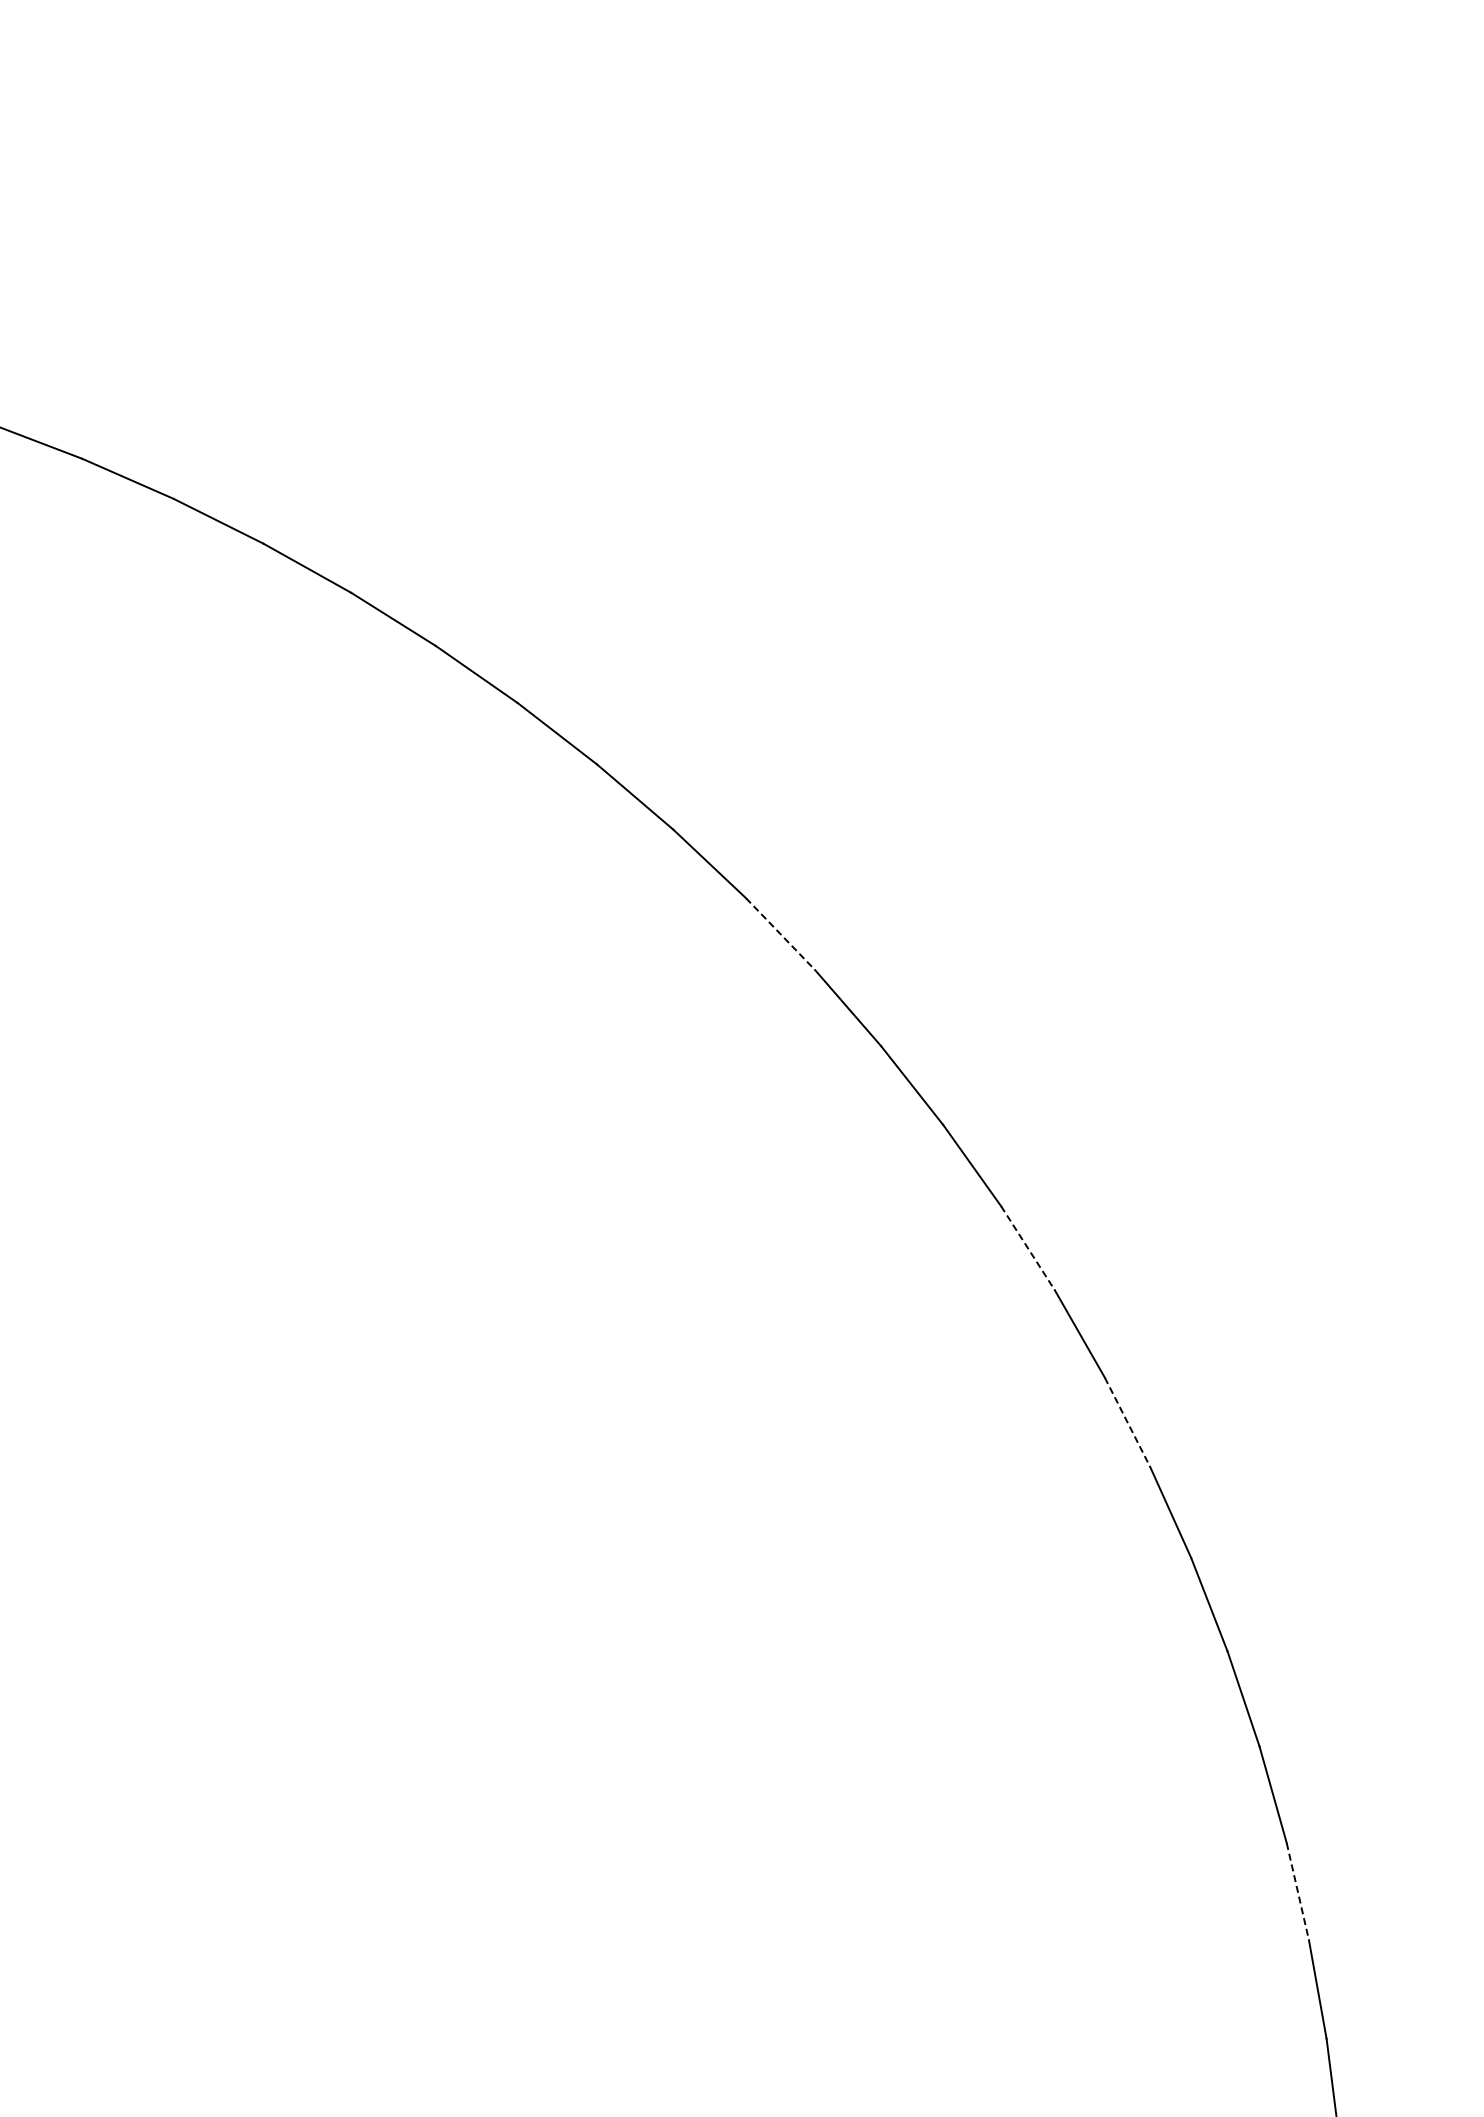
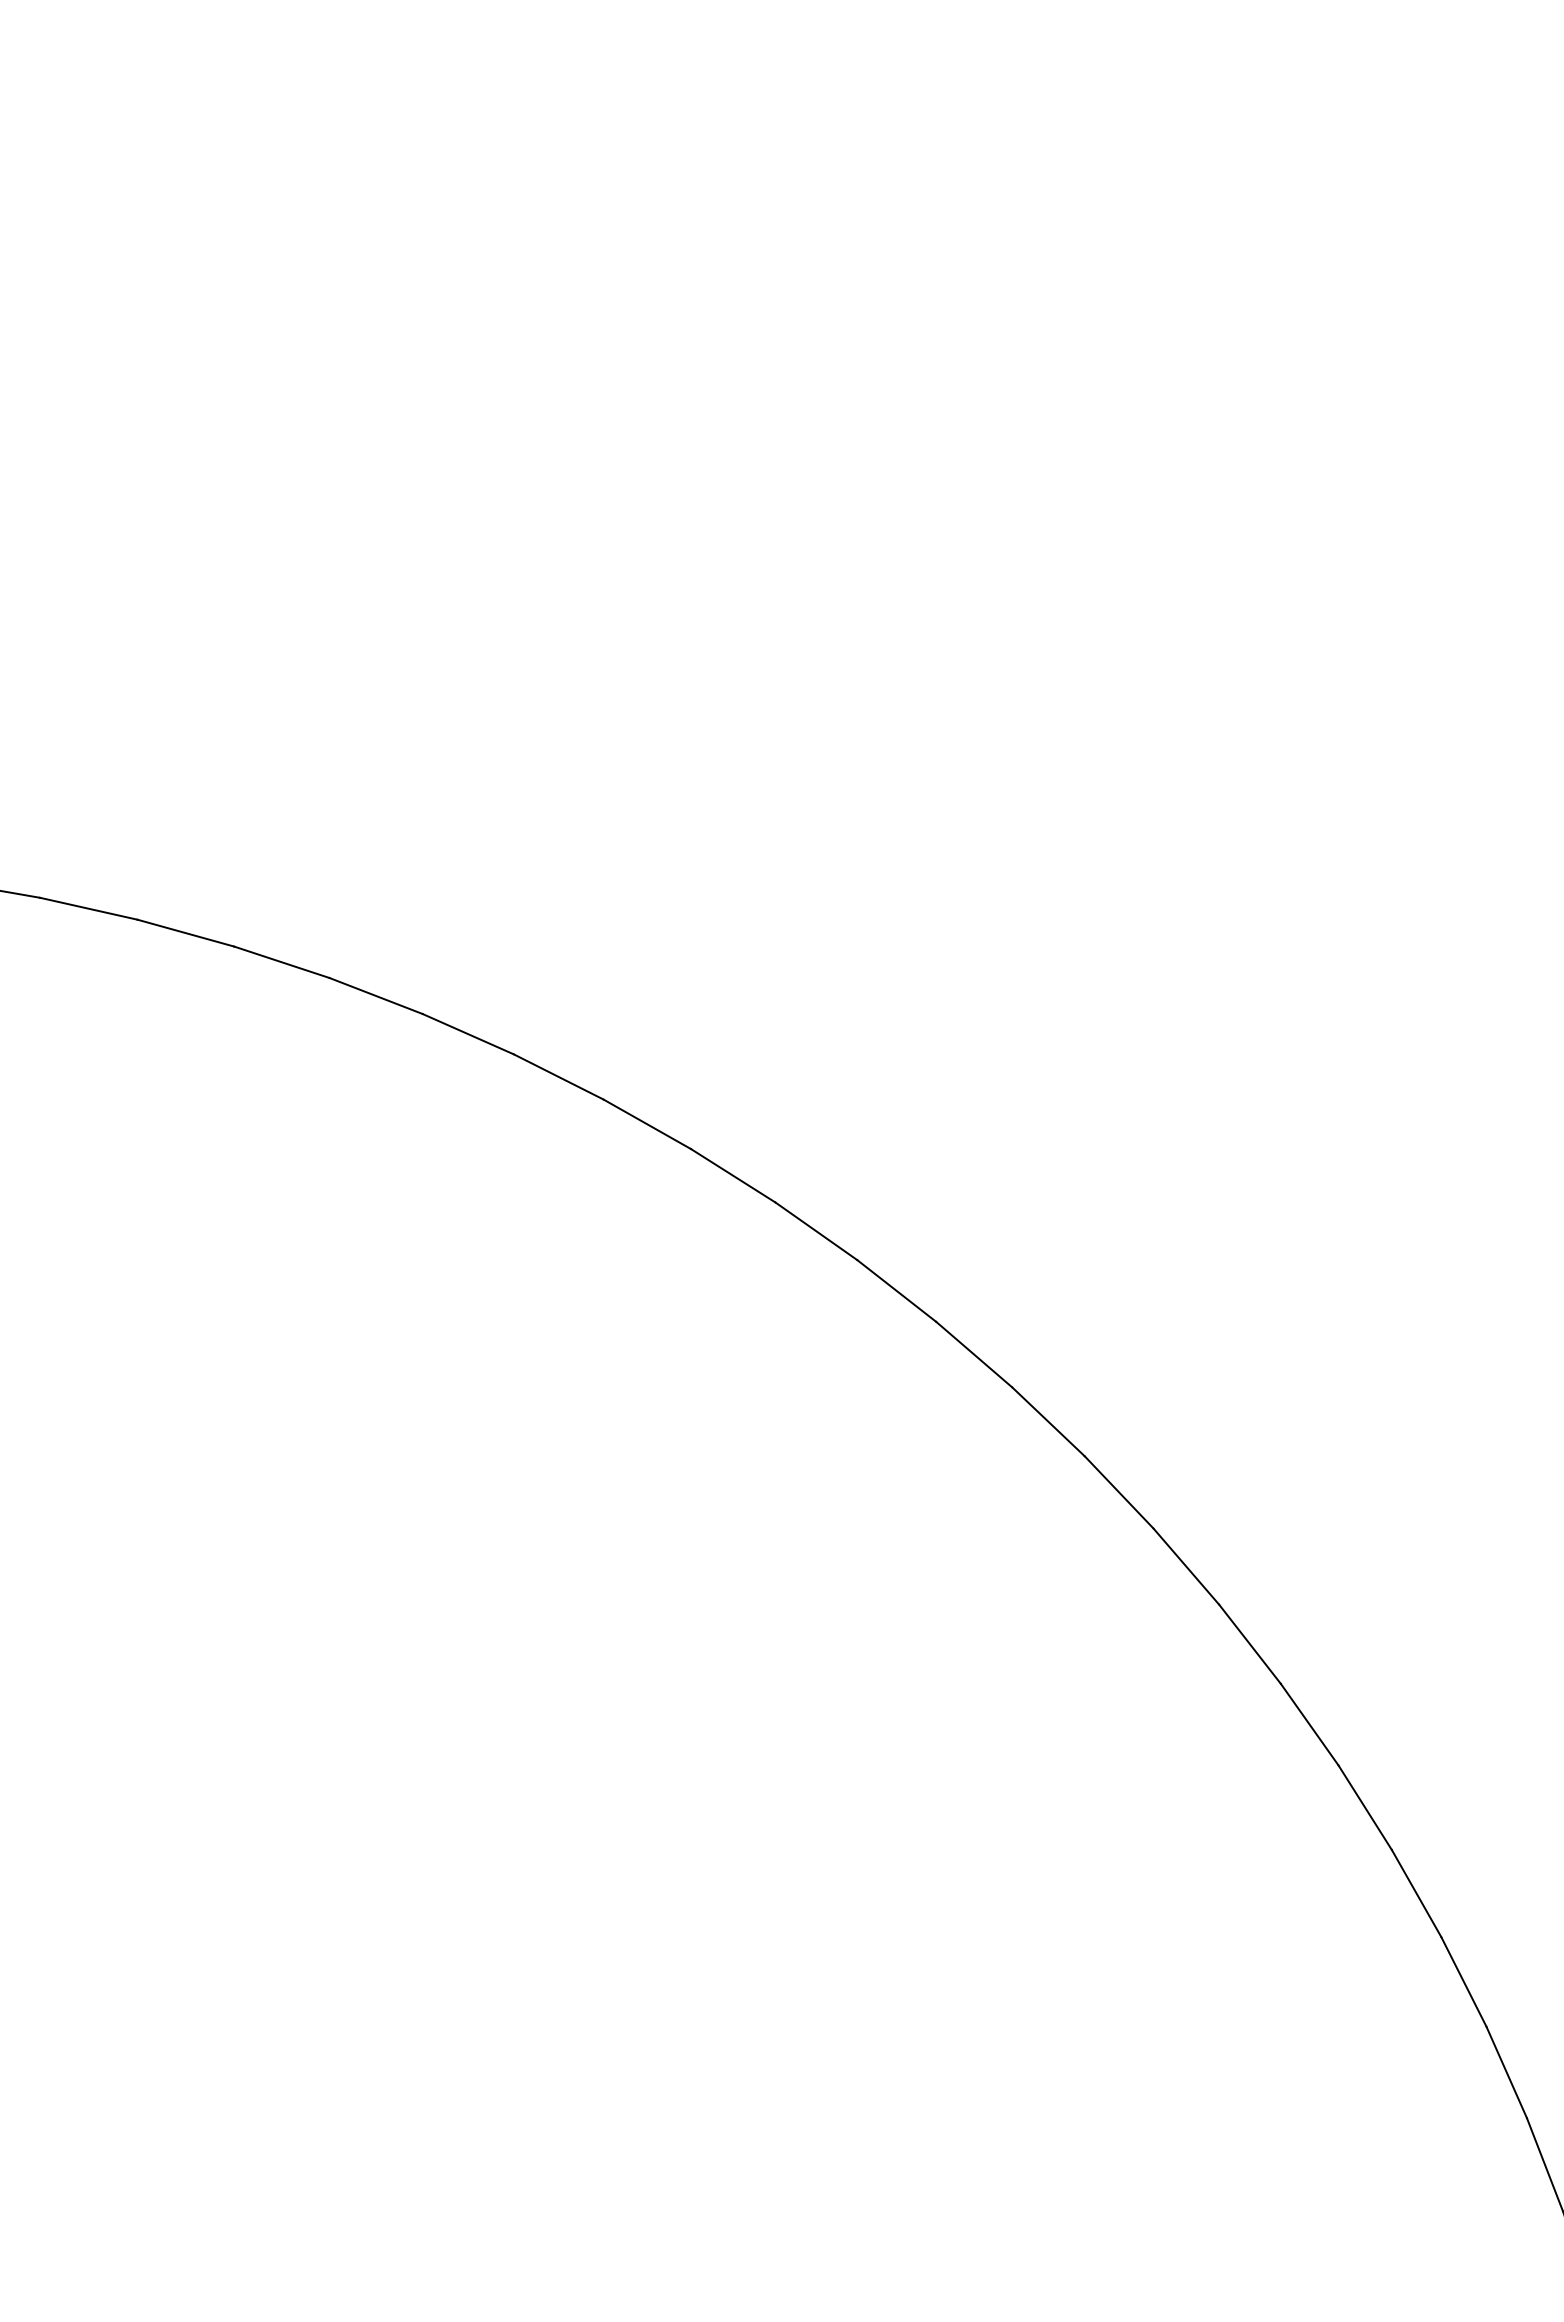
line: (780, 934) -> (816, 1231), dashed -> solid
line: (1028, 1248) -> (1119, 1492), dashed -> solid
line: (1128, 1422) -> (1250, 1644), dashed -> solid
line: (1297, 1891) -> (1506, 2072), dashed -> solid

